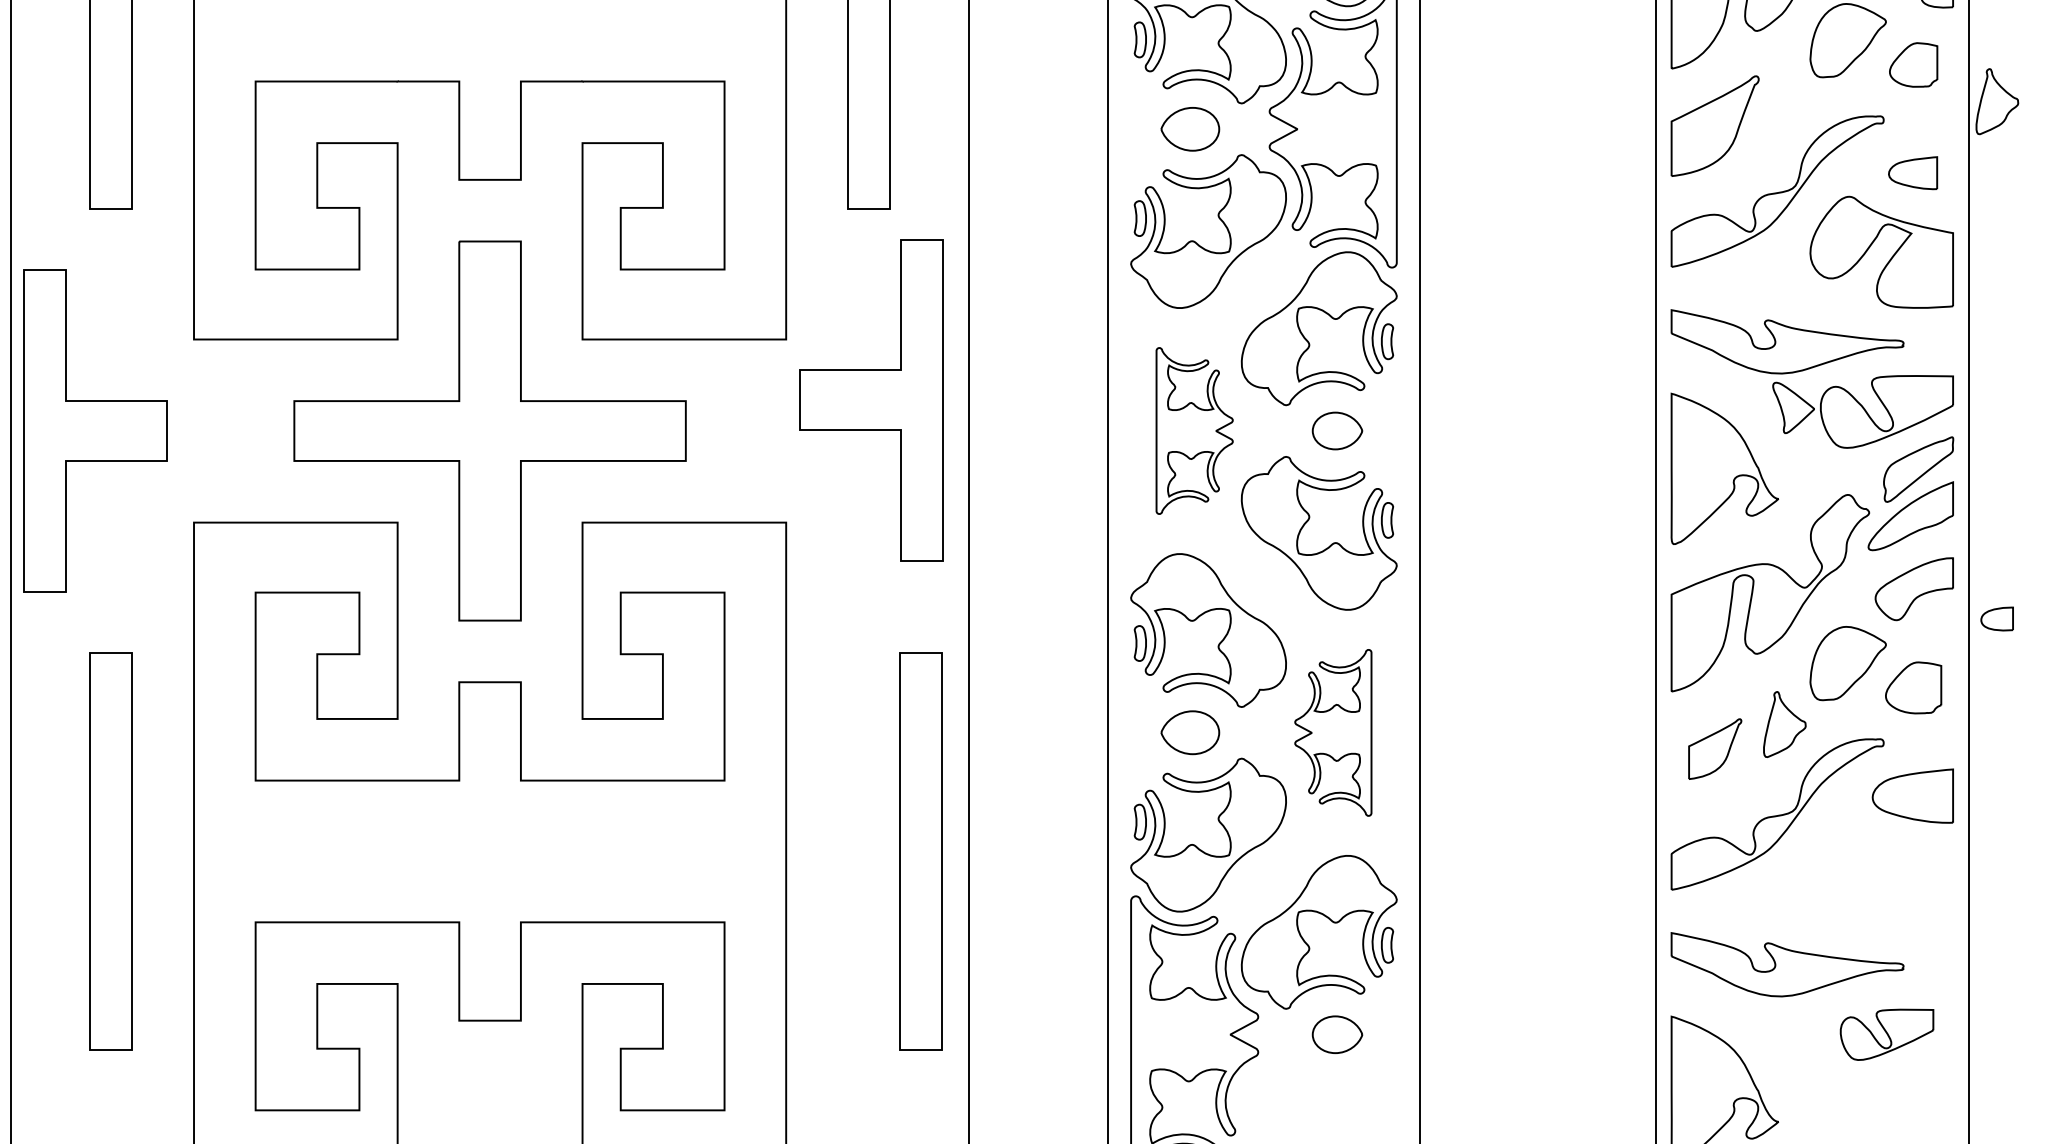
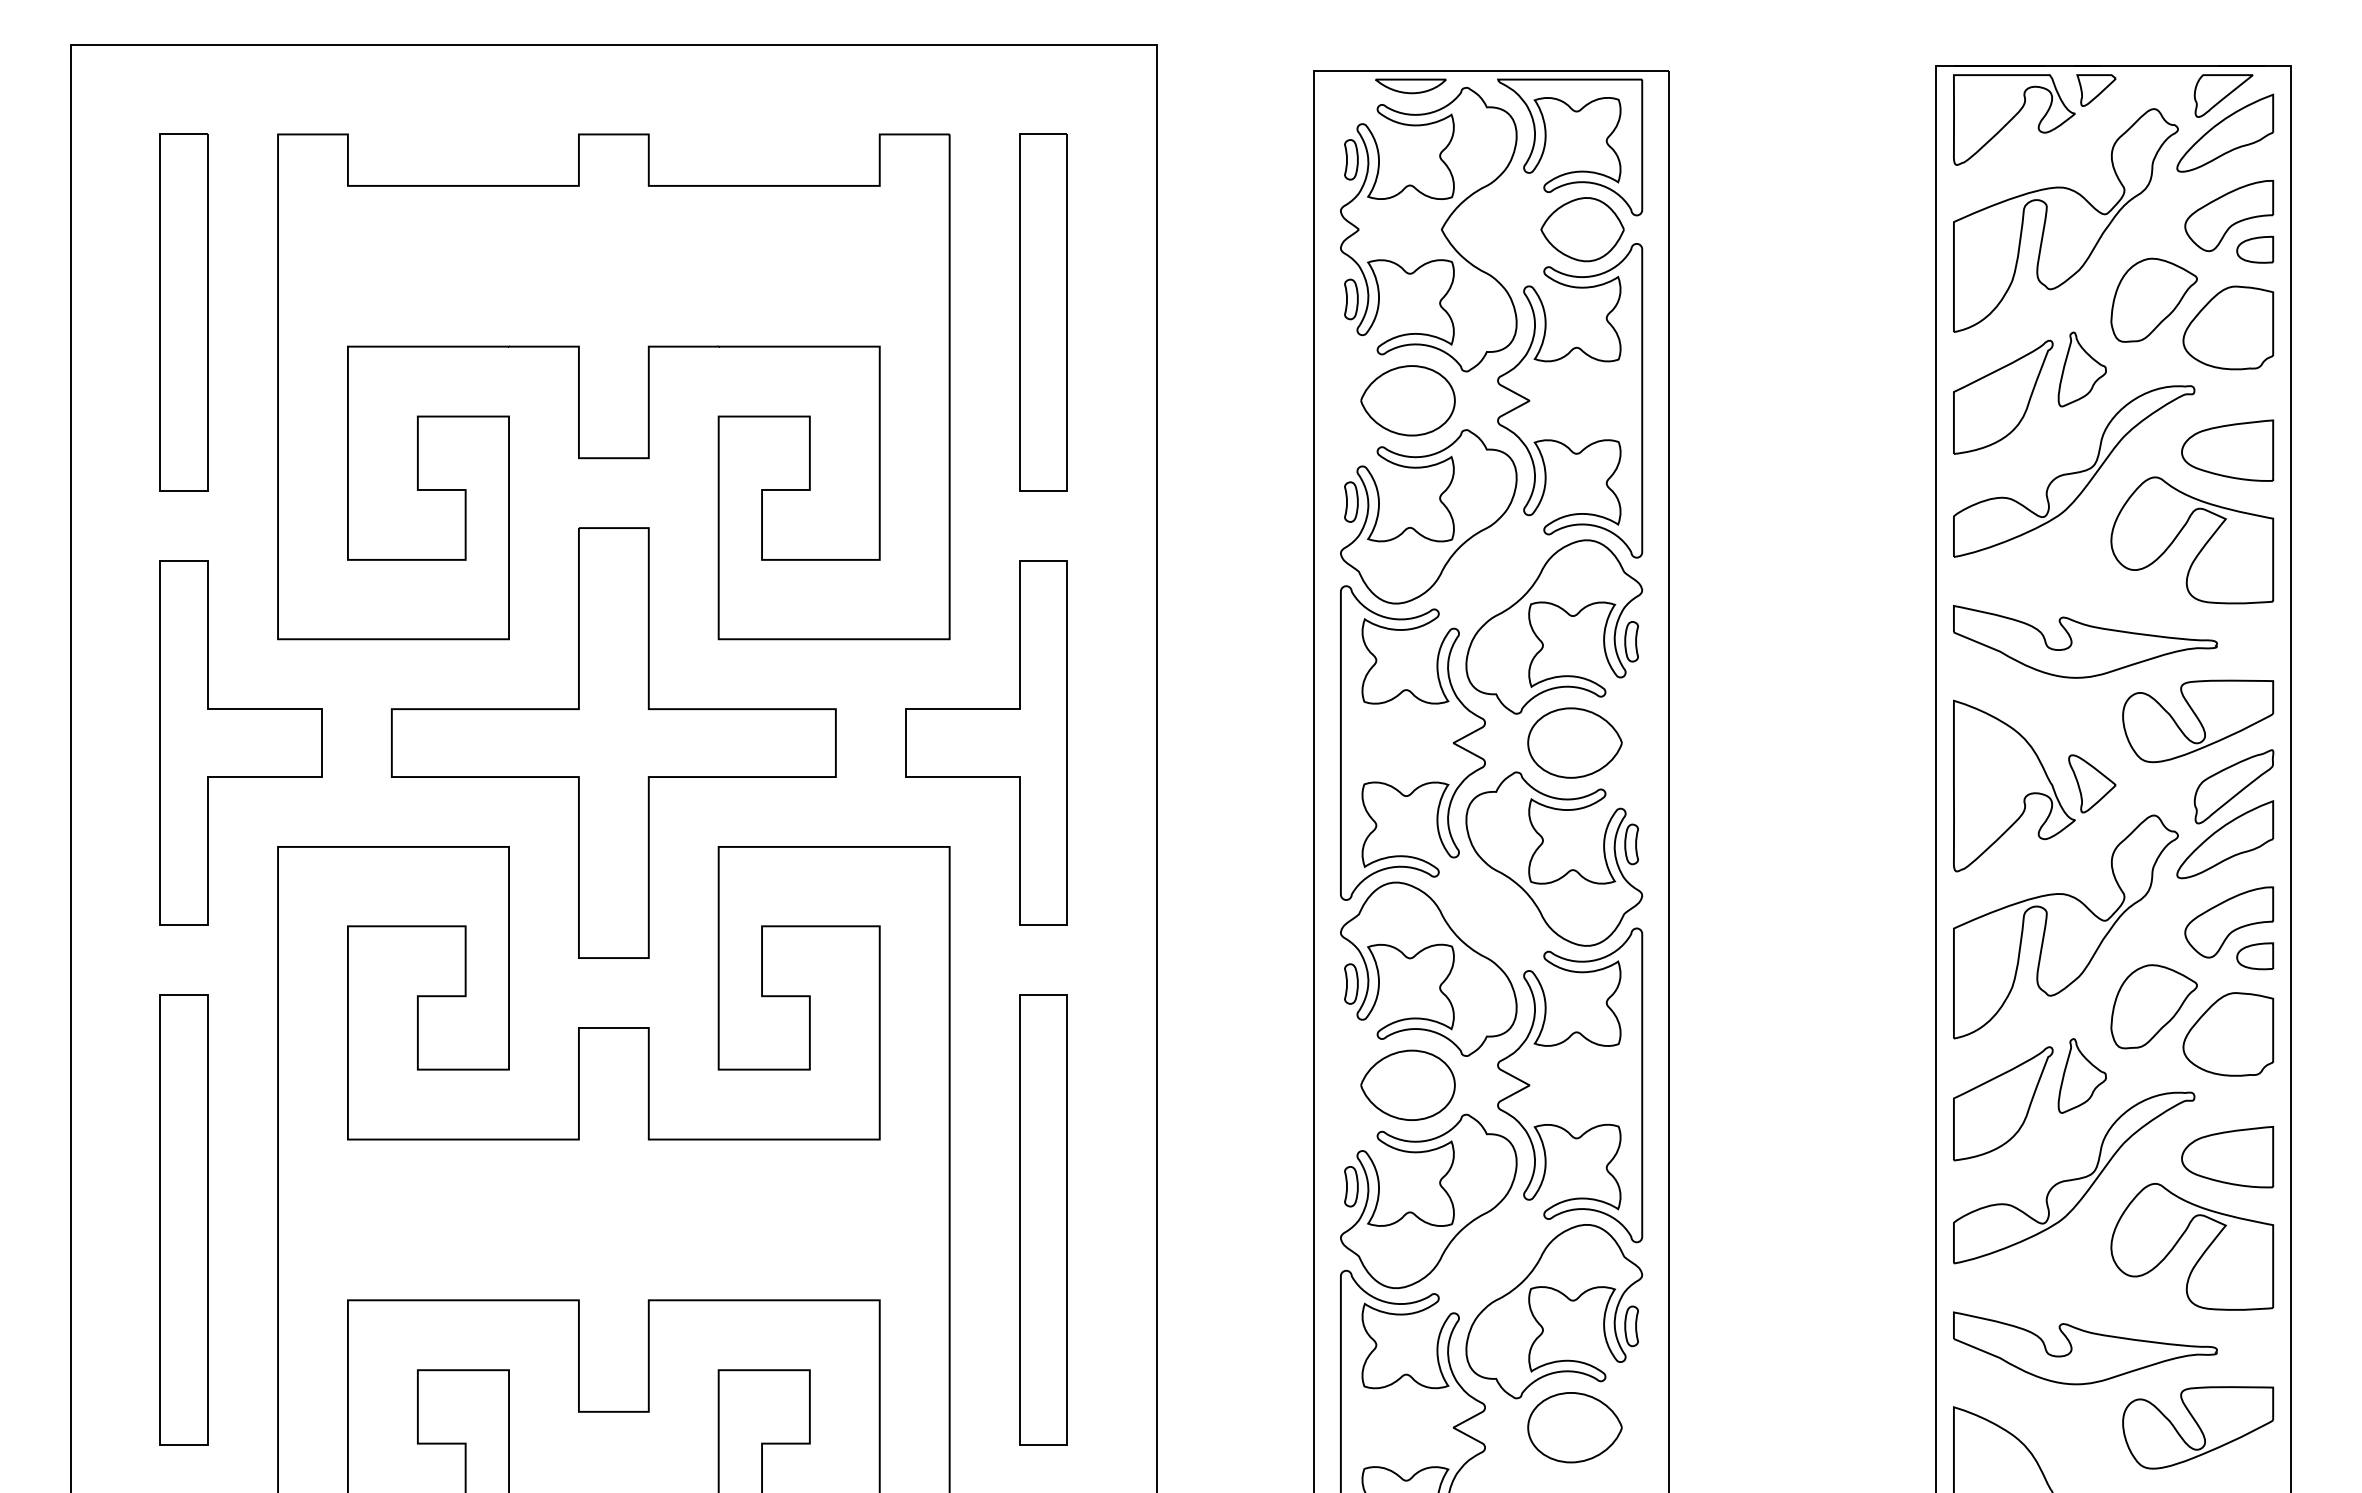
part: (1913, 64) -> (2228, 327), size x1.67
part: (1996, 101) -> (2081, 369), moved
part: (1189, 128) -> (1407, 400), size x1.43
part: (1912, 173) -> (2227, 450), size x1.67
part: (871, 399) -> (986, 742), moved
part: (1793, 407) -> (2092, 783), moved
part: (94, 430) -> (240, 742), moved
part: (1194, 430) -> (1412, 742), size x1.67
part: (1337, 430) -> (1574, 742), size x1.67
part: (1997, 619) -> (2255, 956), moved
part: (1913, 687) -> (2228, 1034), size x1.43
part: (1189, 732) -> (1407, 1084), size x1.43
part: (1333, 732) -> (1570, 1085), size x1.67
part: (1715, 748) -> (2003, 1103), size x1.67
part: (920, 851) -> (1043, 1219), moved
part: (1889, 881) -> (2201, 1254), added
part: (1337, 1034) -> (1574, 1427), size x1.67
part: (1887, 1034) -> (2198, 1427), size x1.43

